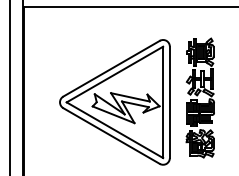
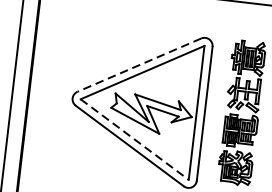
line: (111, 68) -> (139, 64), solid -> dashed
line: (114, 130) -> (134, 139), solid -> dashed

